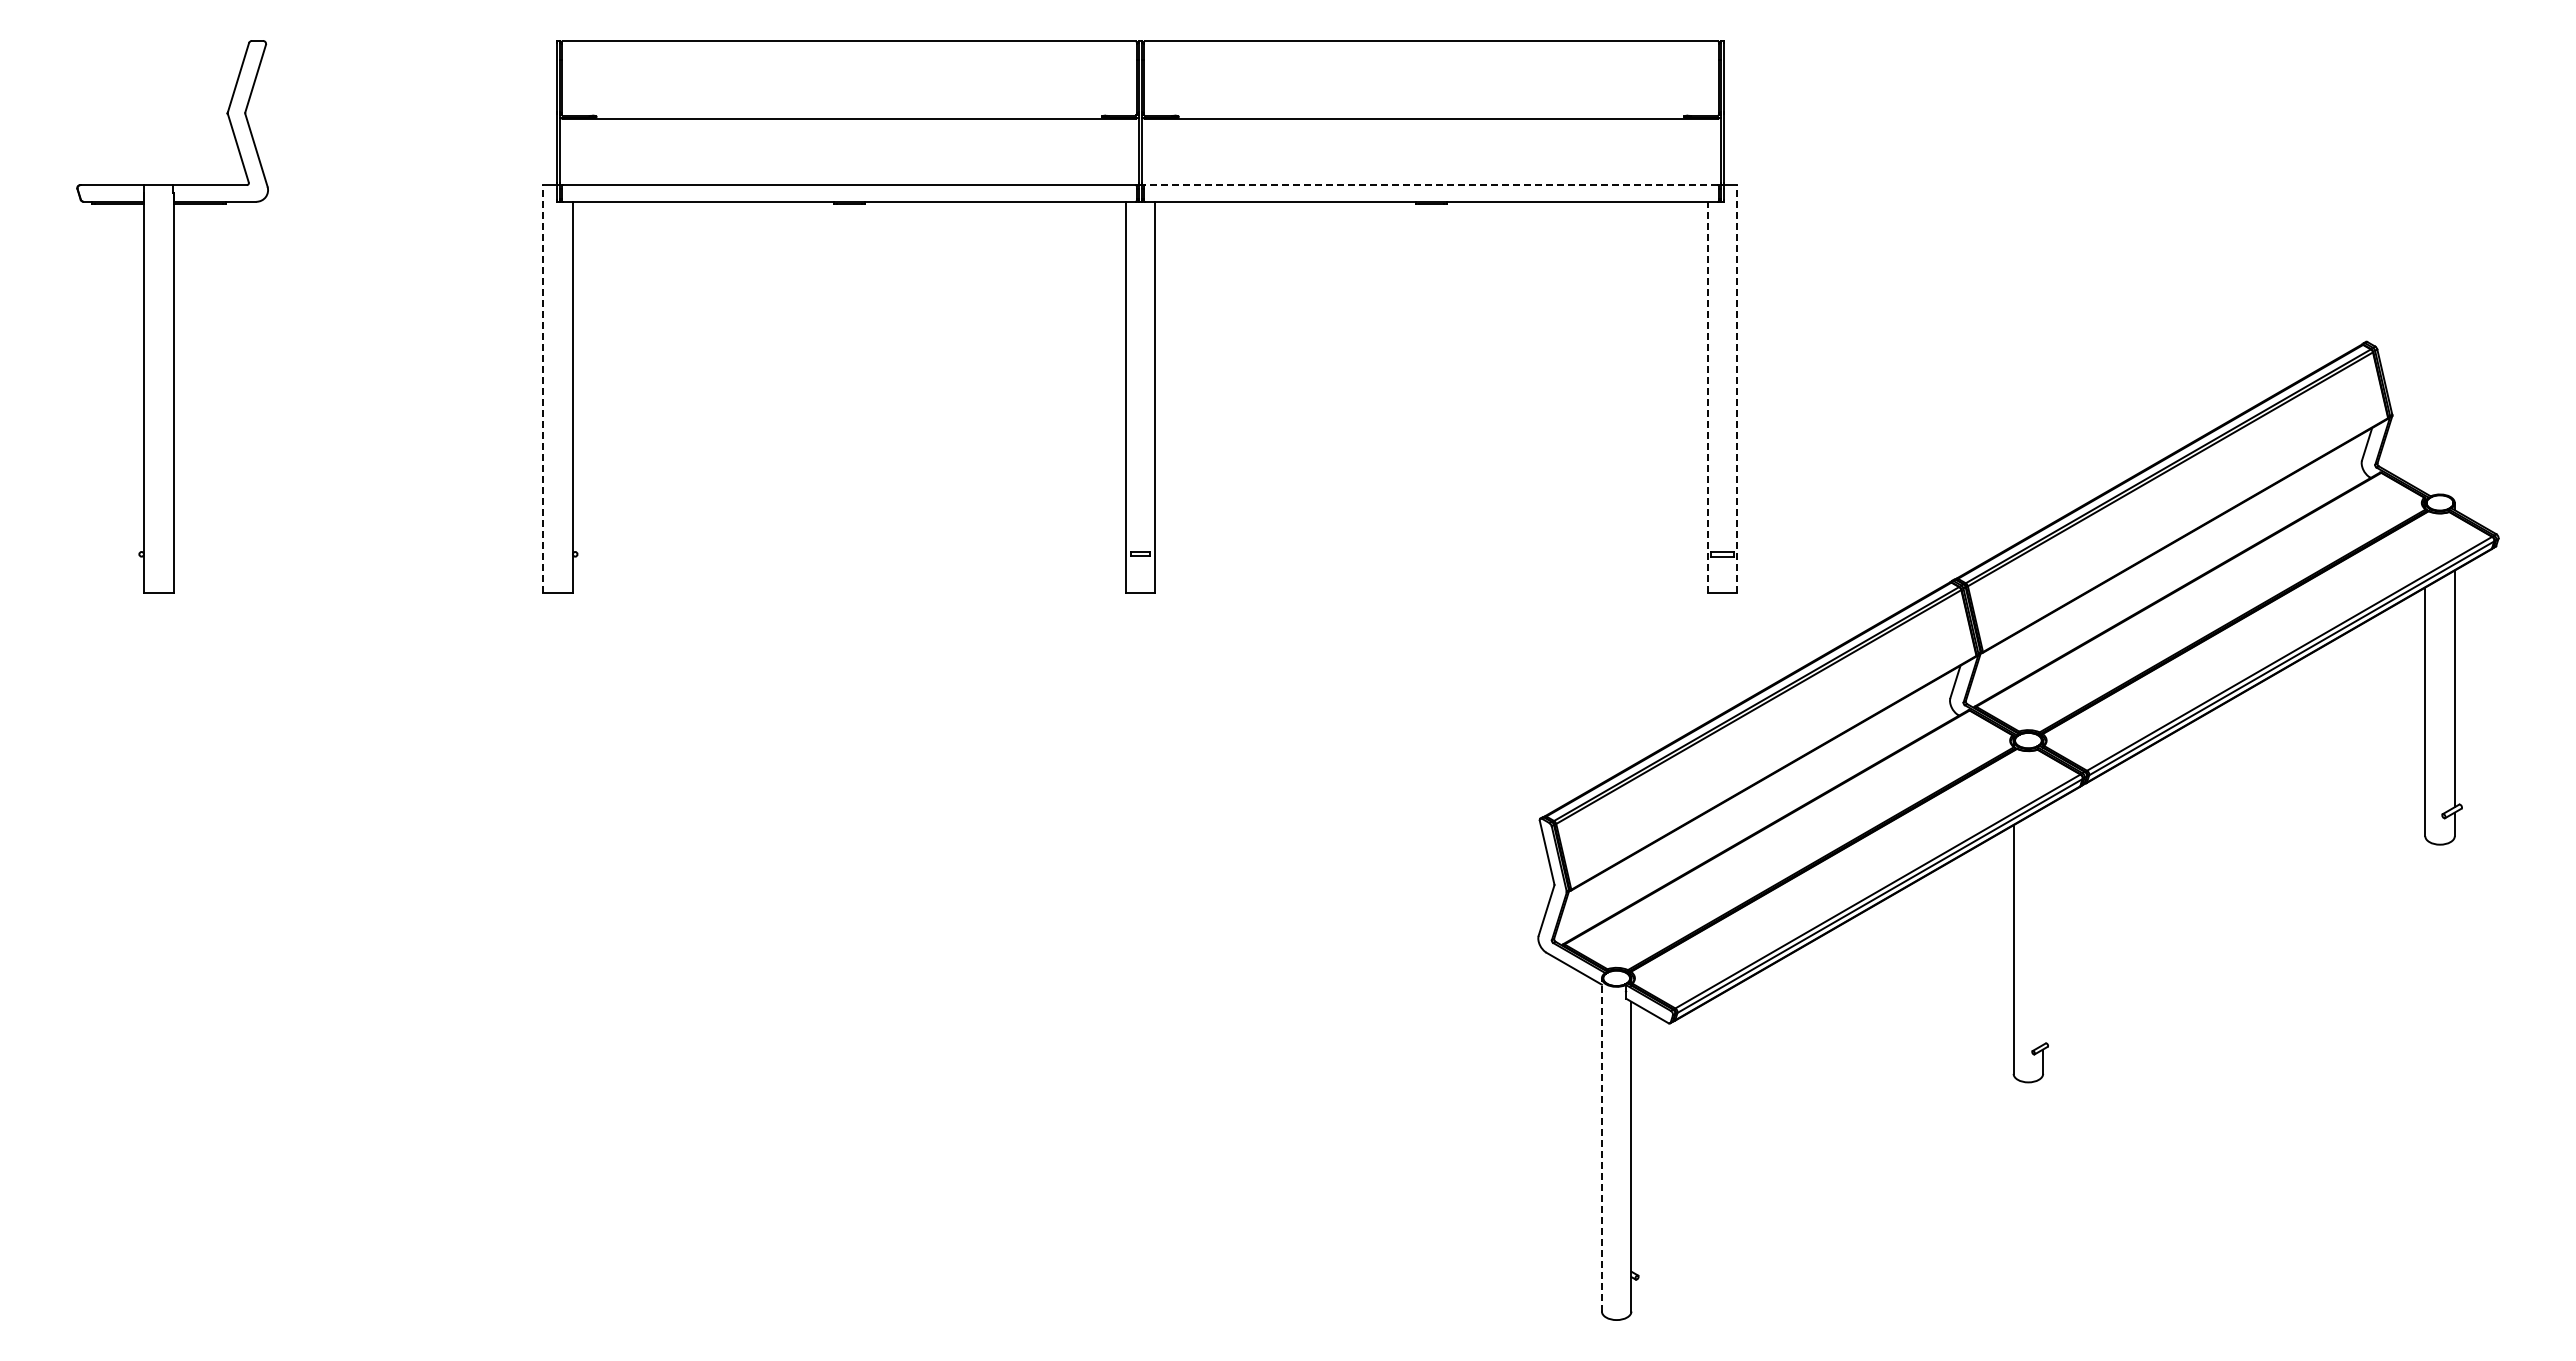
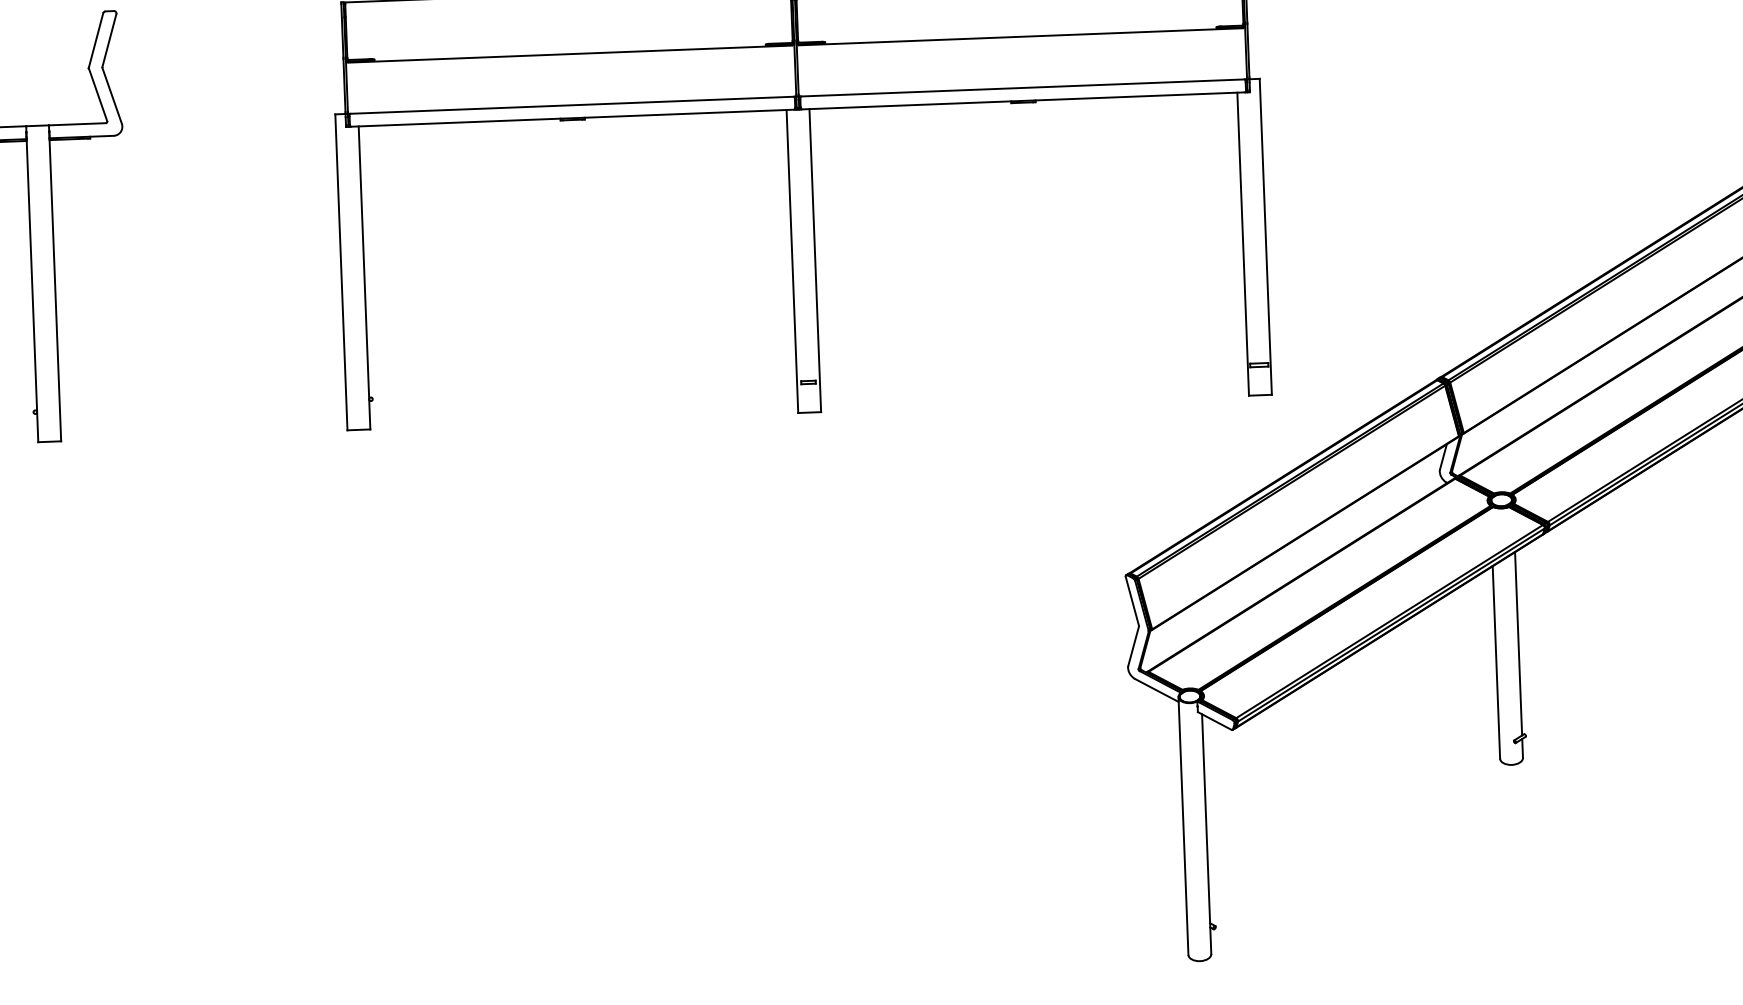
line: (1430, 185) -> (1022, 88), dashed -> solid
line: (543, 388) -> (341, 271), dashed -> solid
line: (1737, 388) -> (1265, 236), dashed -> solid
line: (1707, 397) -> (1242, 244), dashed -> solid
line: (2043, 926) -> (1518, 643), added
line: (1601, 1144) -> (1183, 825), dashed -> solid

